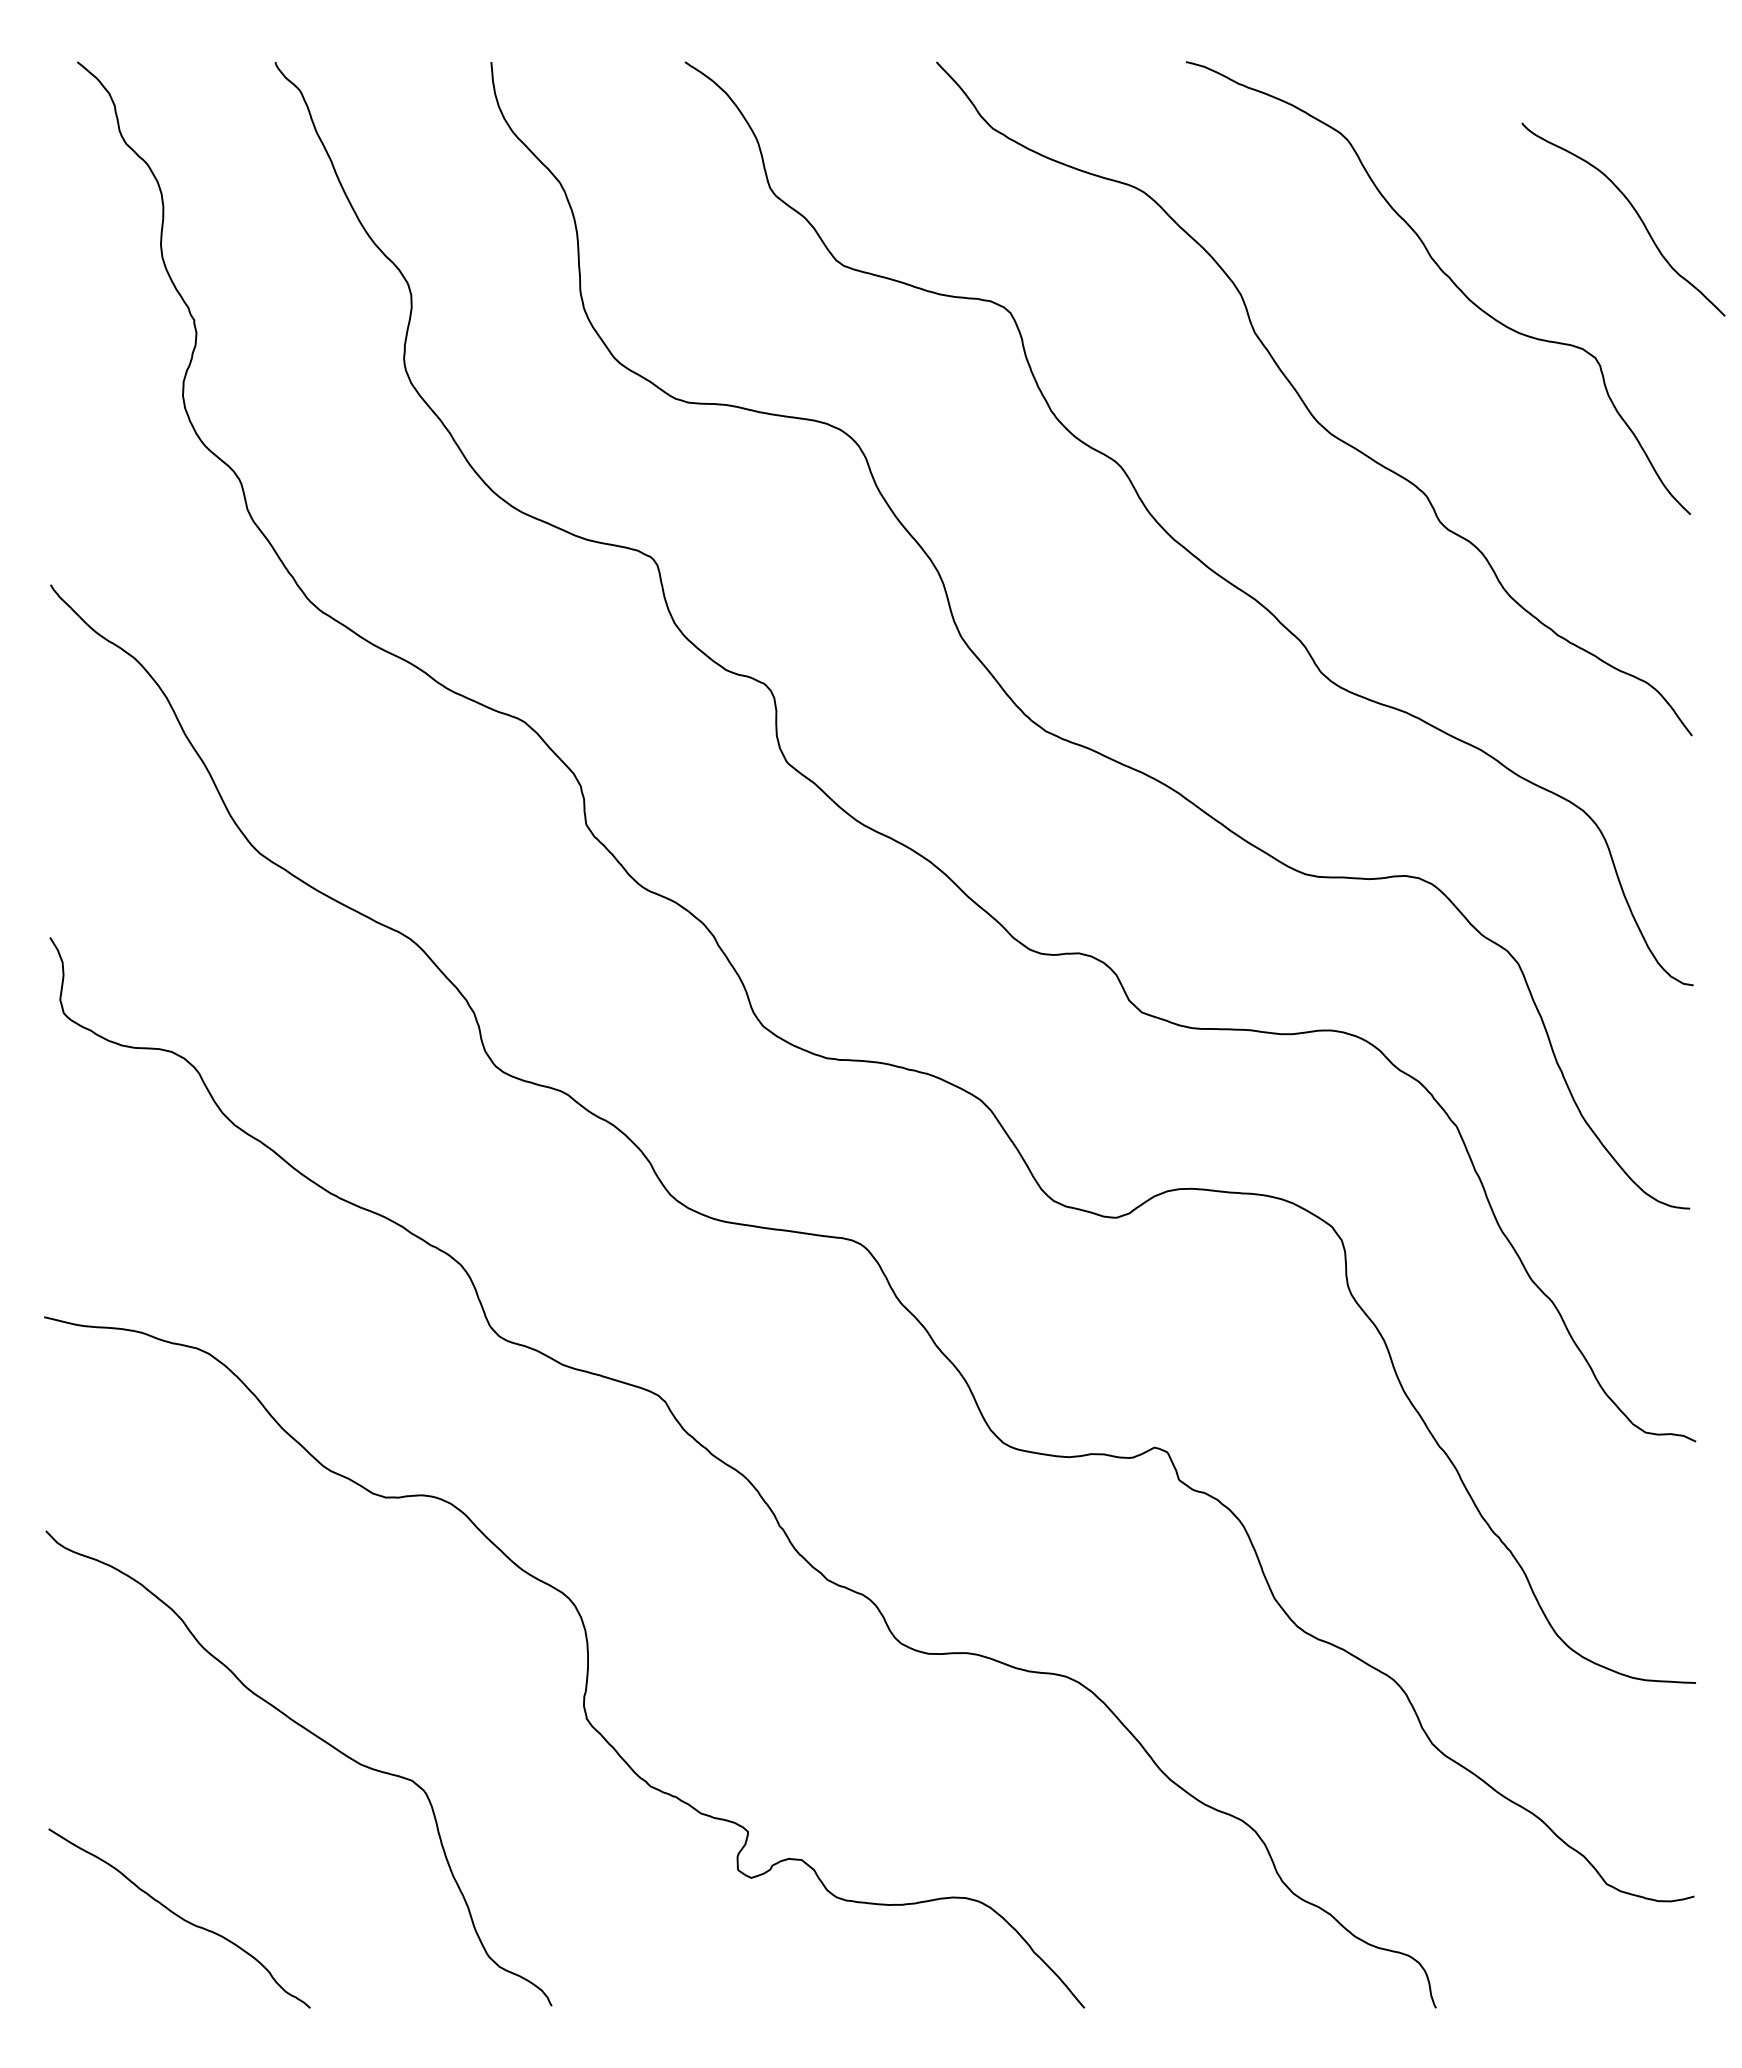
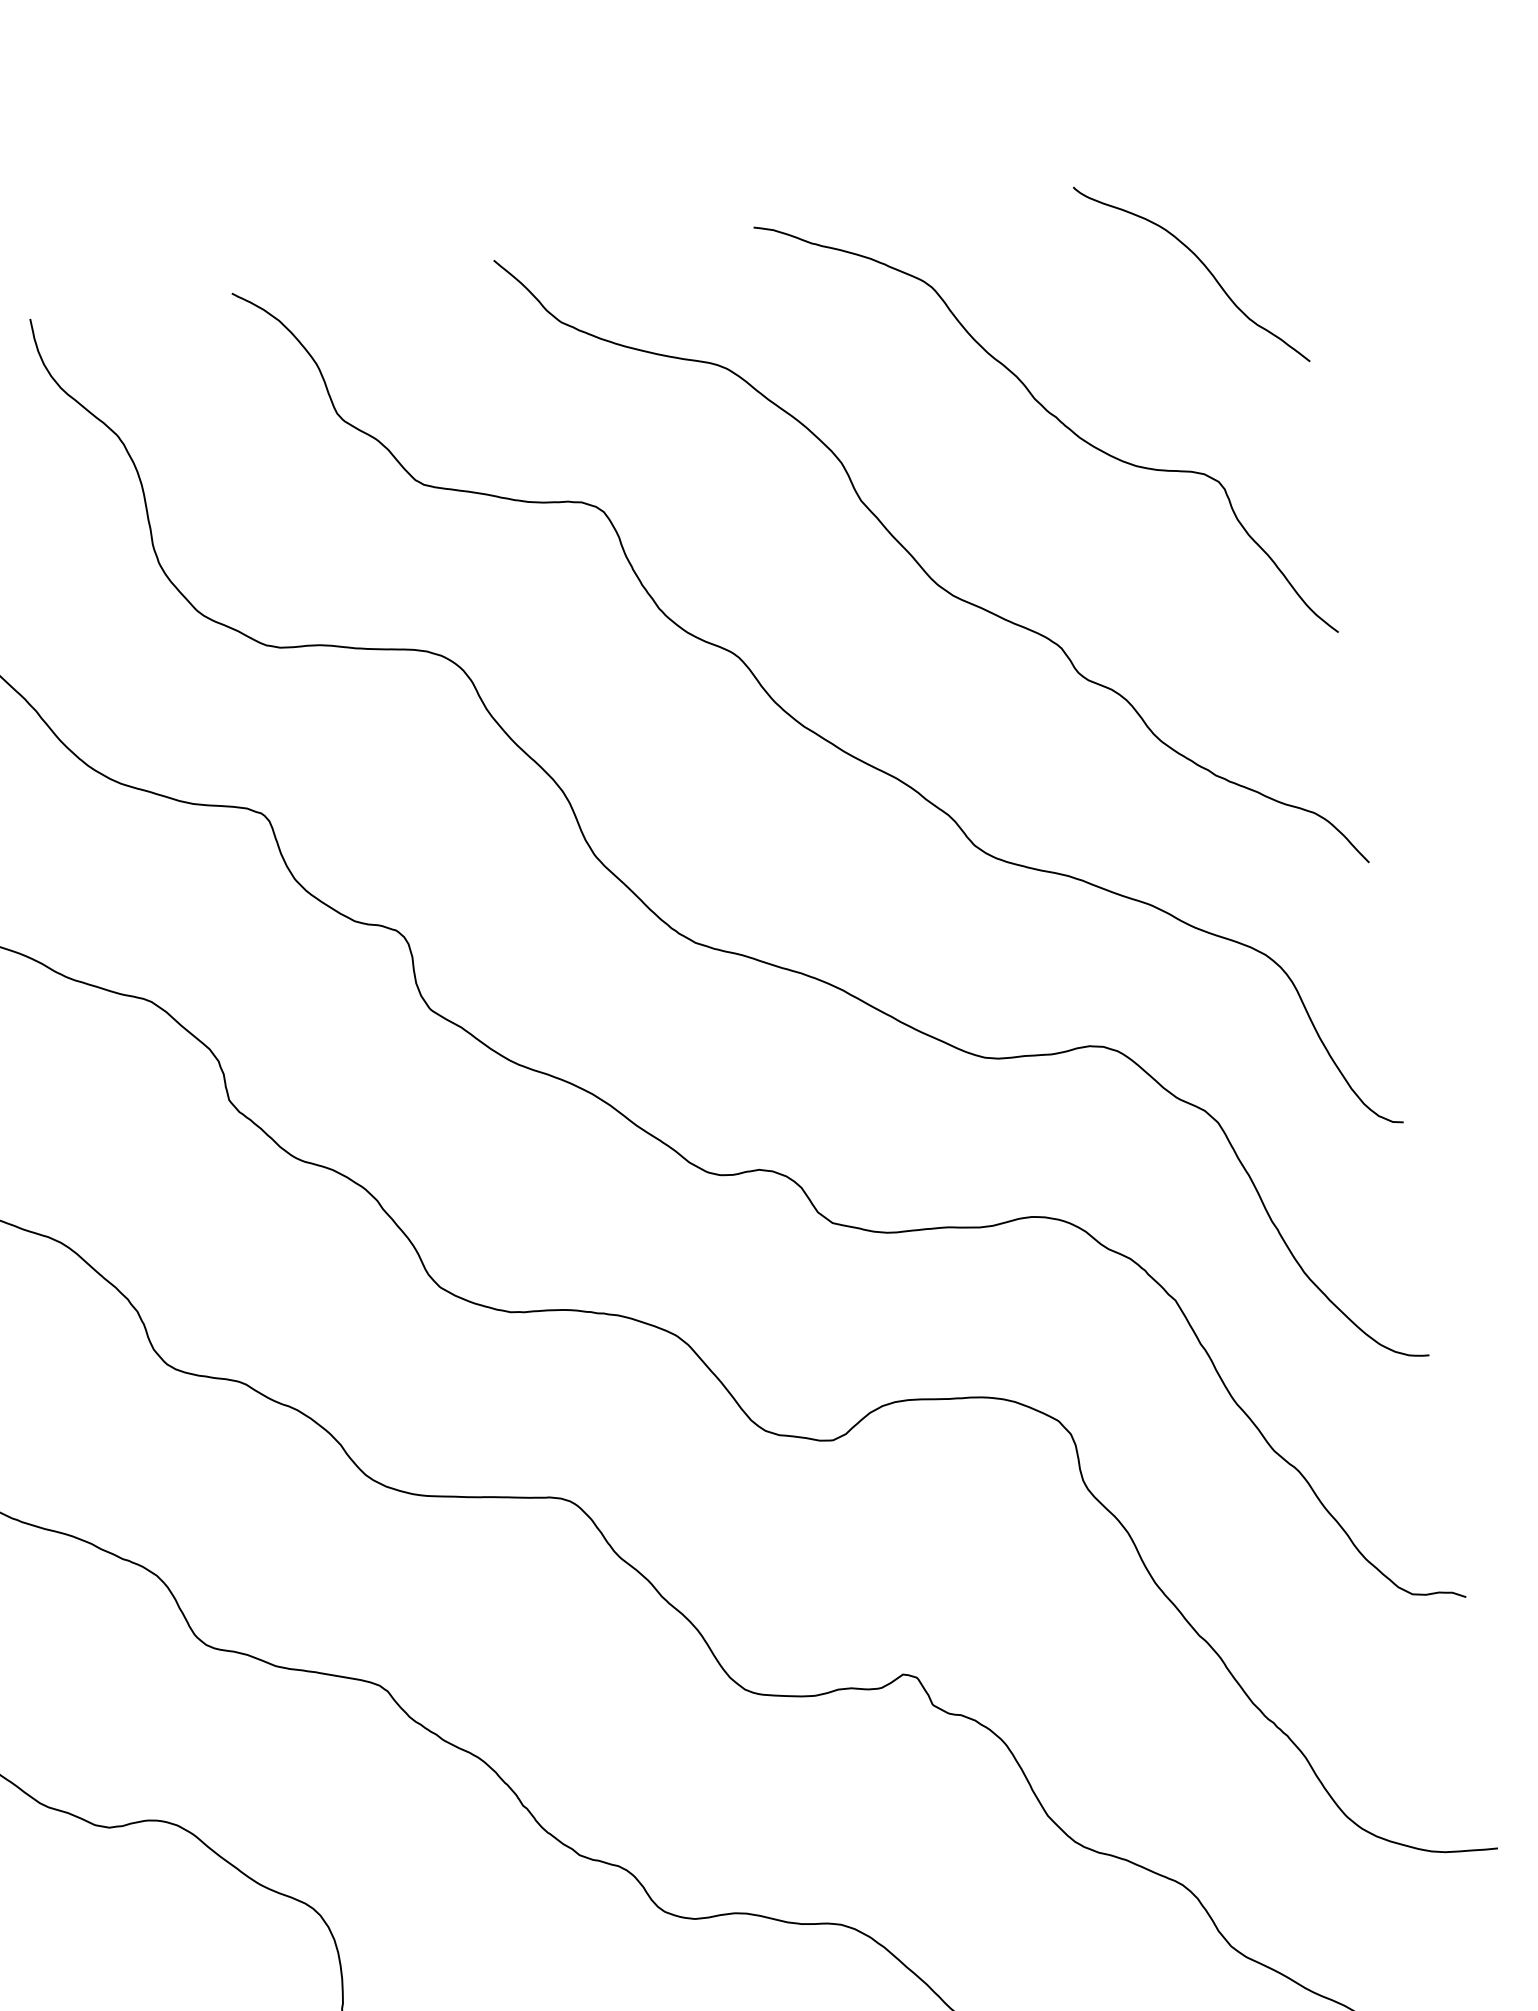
curve: (1635, 212) -> (1203, 265), moved

